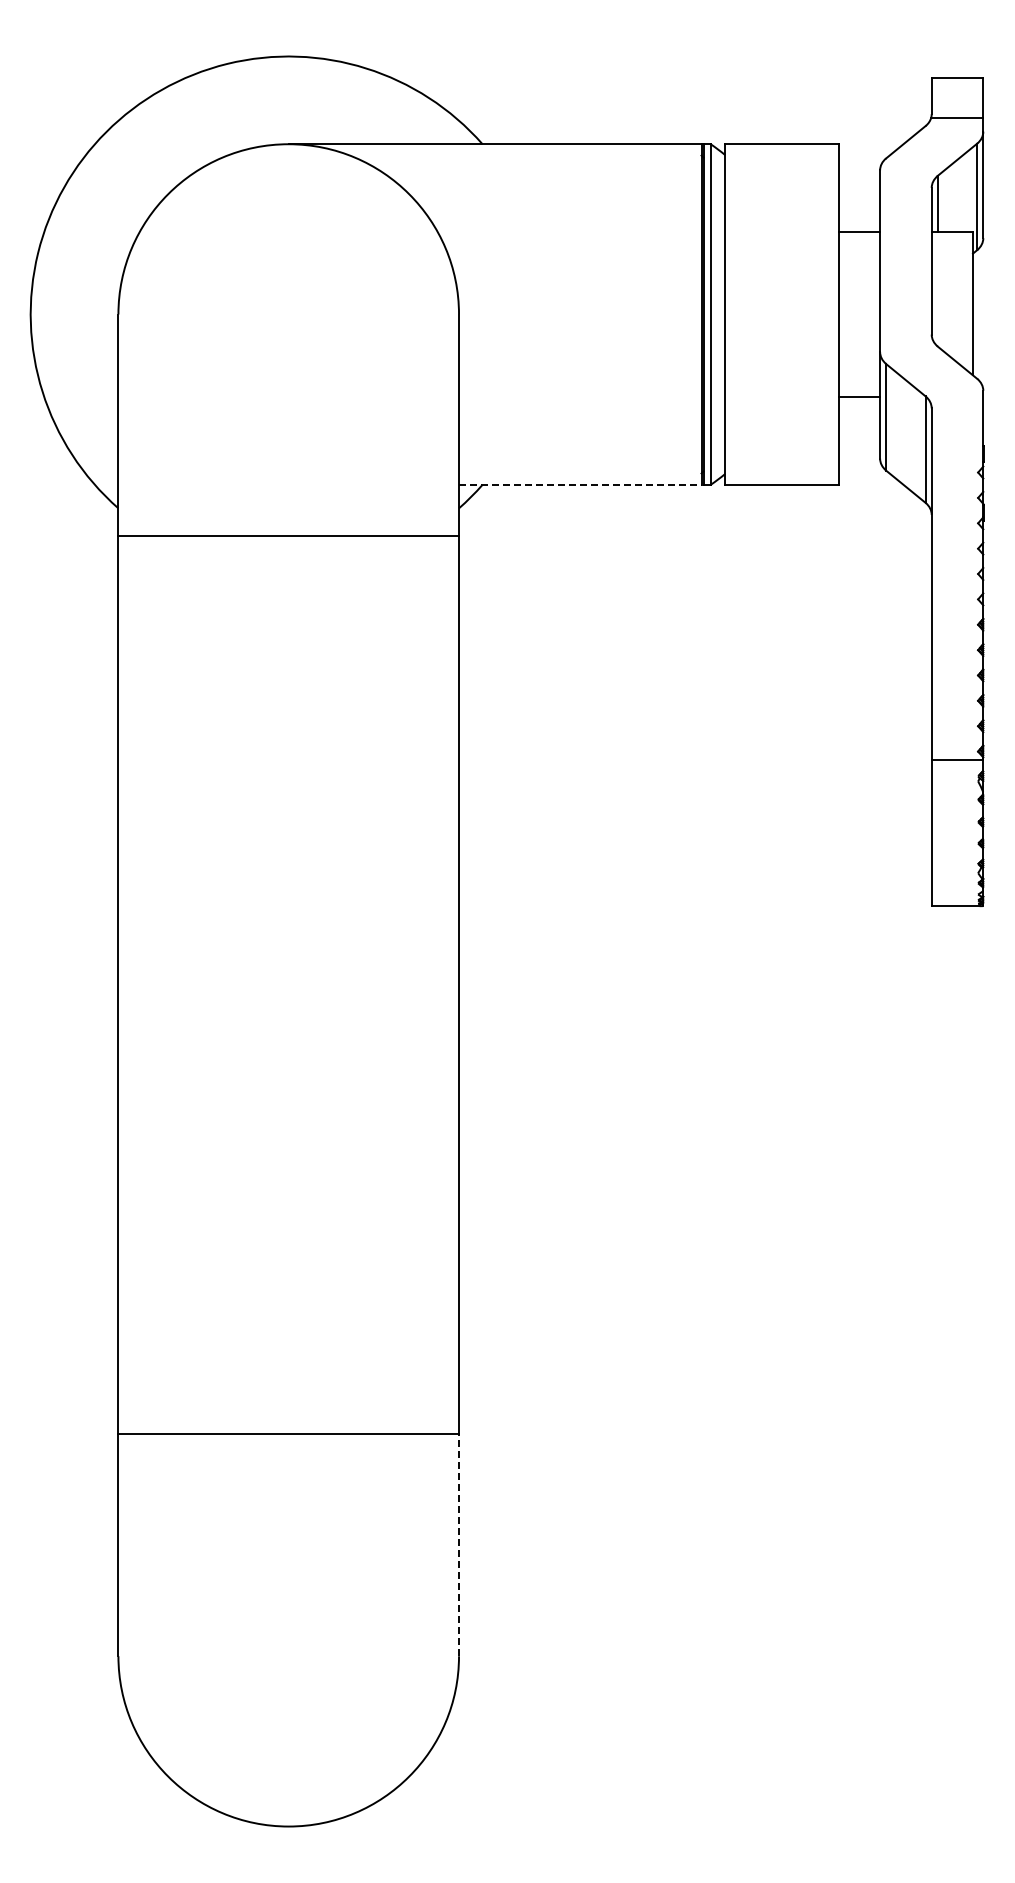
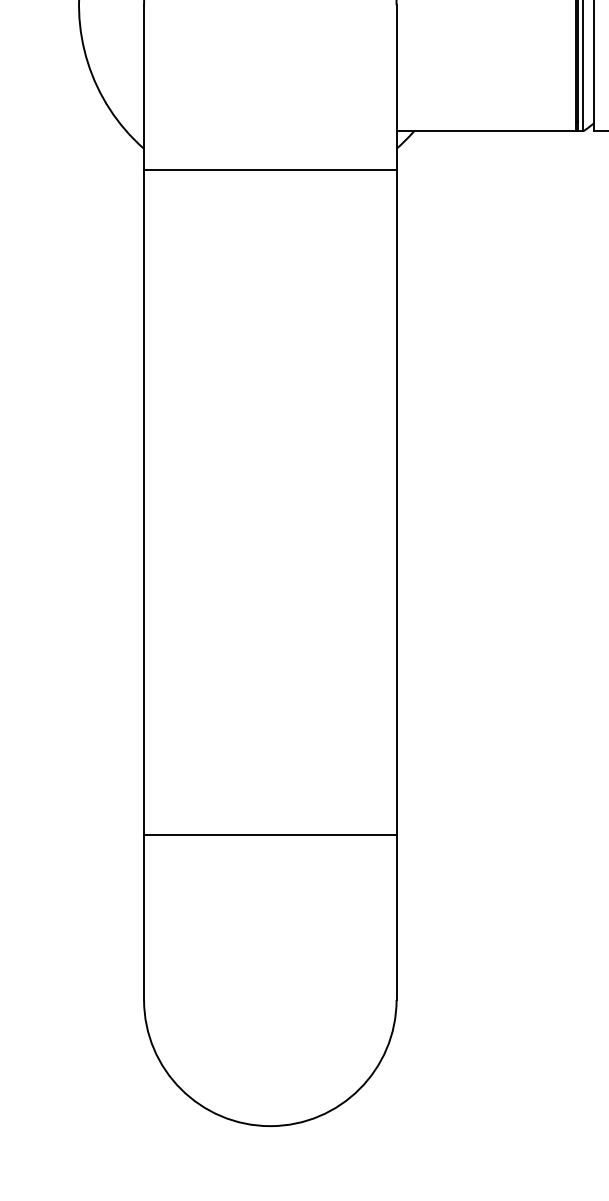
line: (580, 484) -> (486, 131), dashed -> solid
line: (459, 1545) -> (396, 917), dashed -> solid

